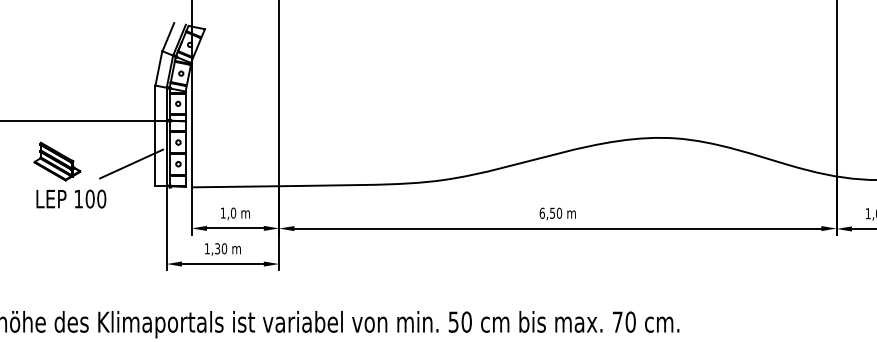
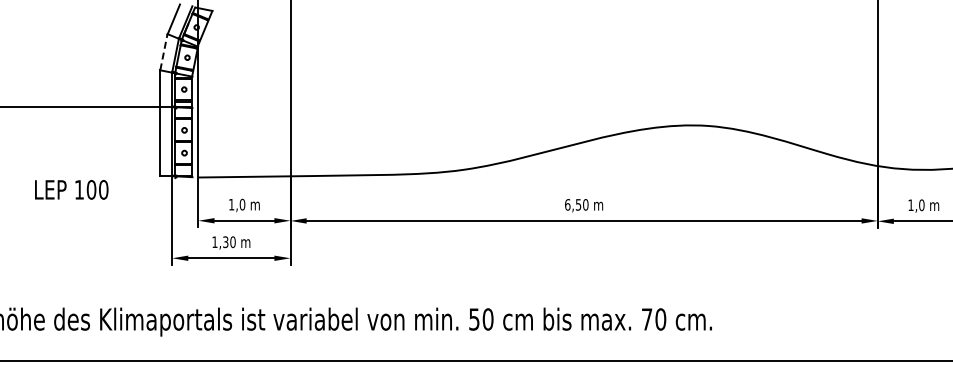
line: (159, 67) -> (164, 51), solid -> dashed
part: (56, 161) -> (56, 150), removed
line: (130, 163) -> (134, 152), removed

